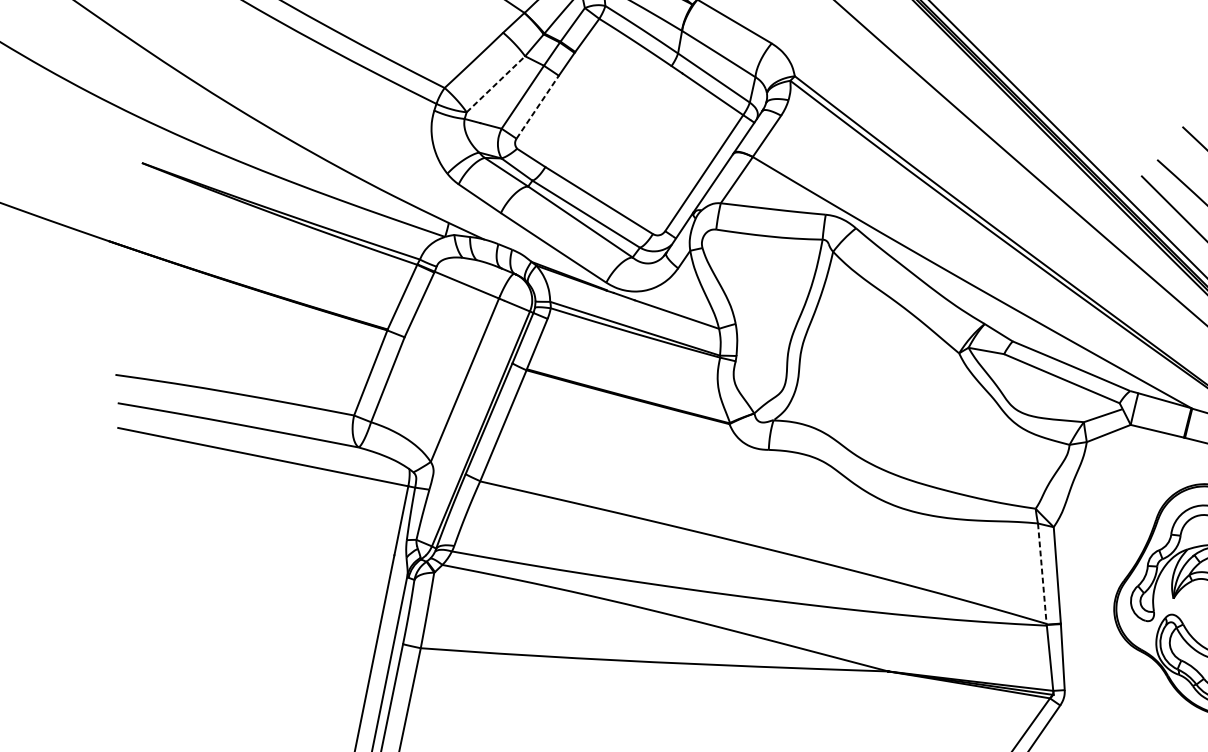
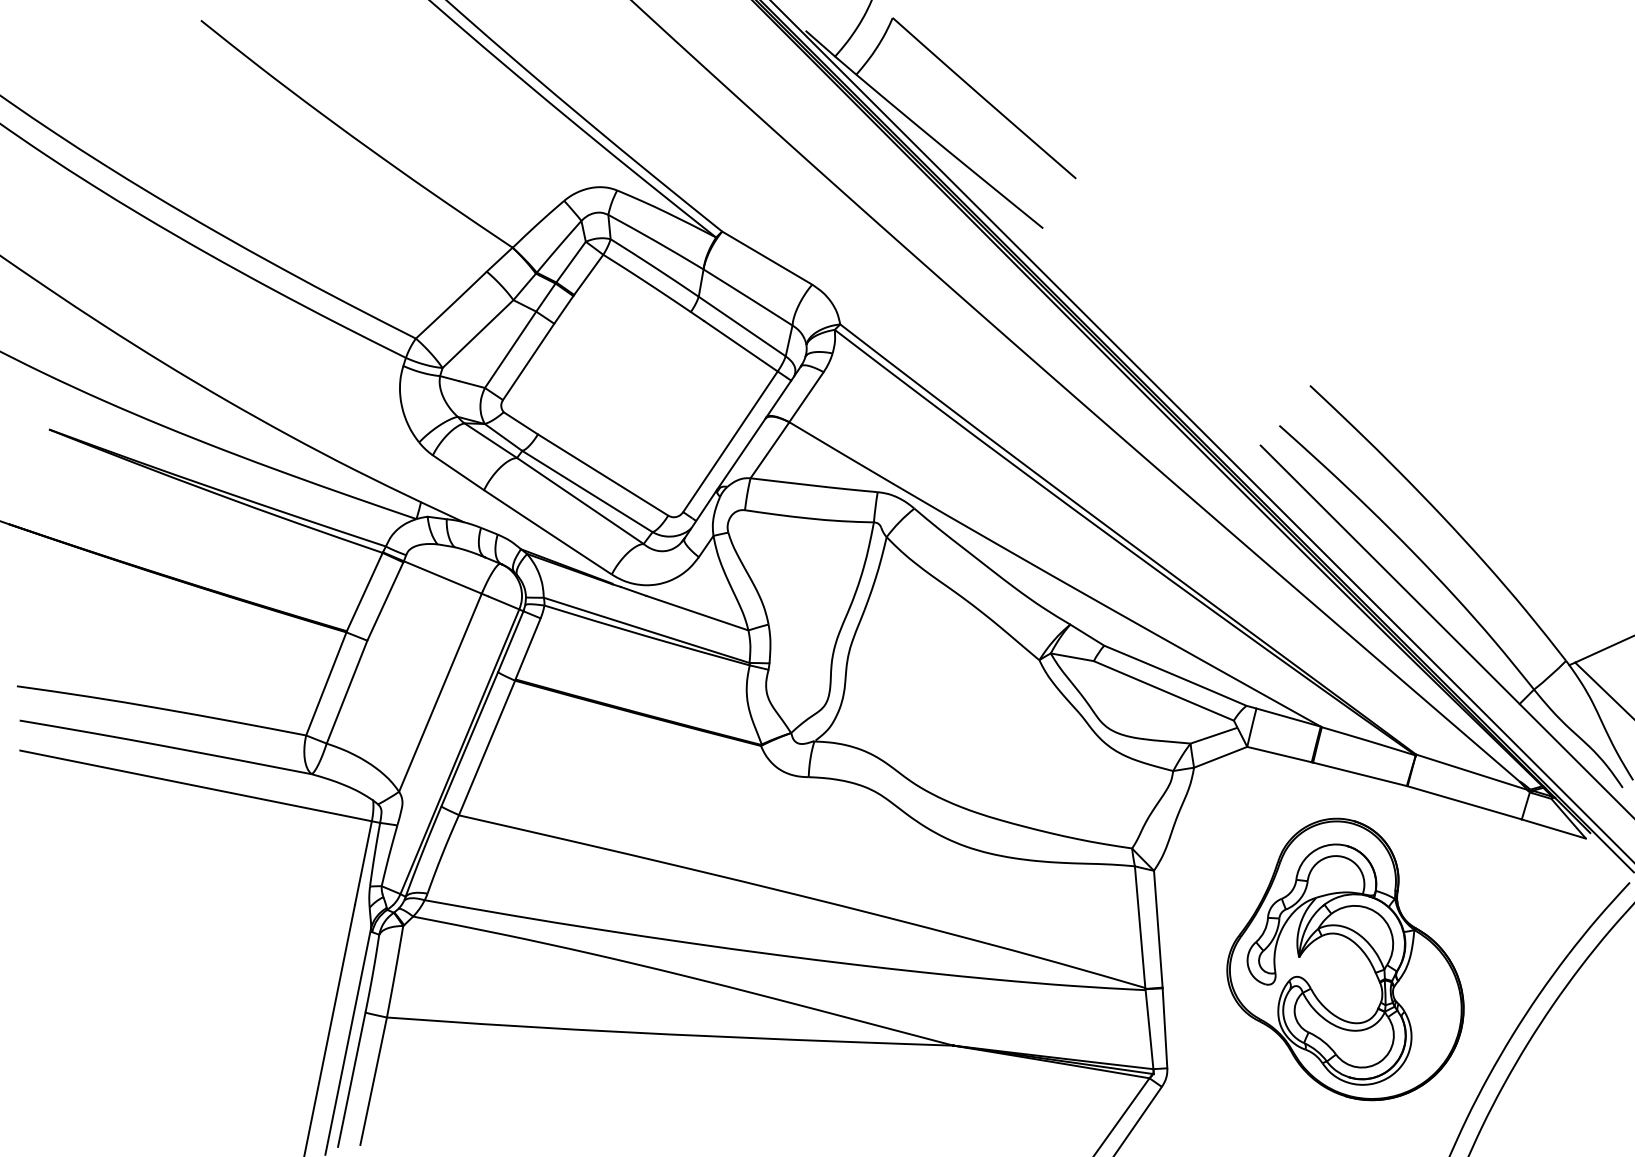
line: (496, 83) -> (478, 333), dashed -> solid
line: (537, 106) -> (528, 361), dashed -> solid
line: (1042, 573) -> (1140, 927), dashed -> solid

